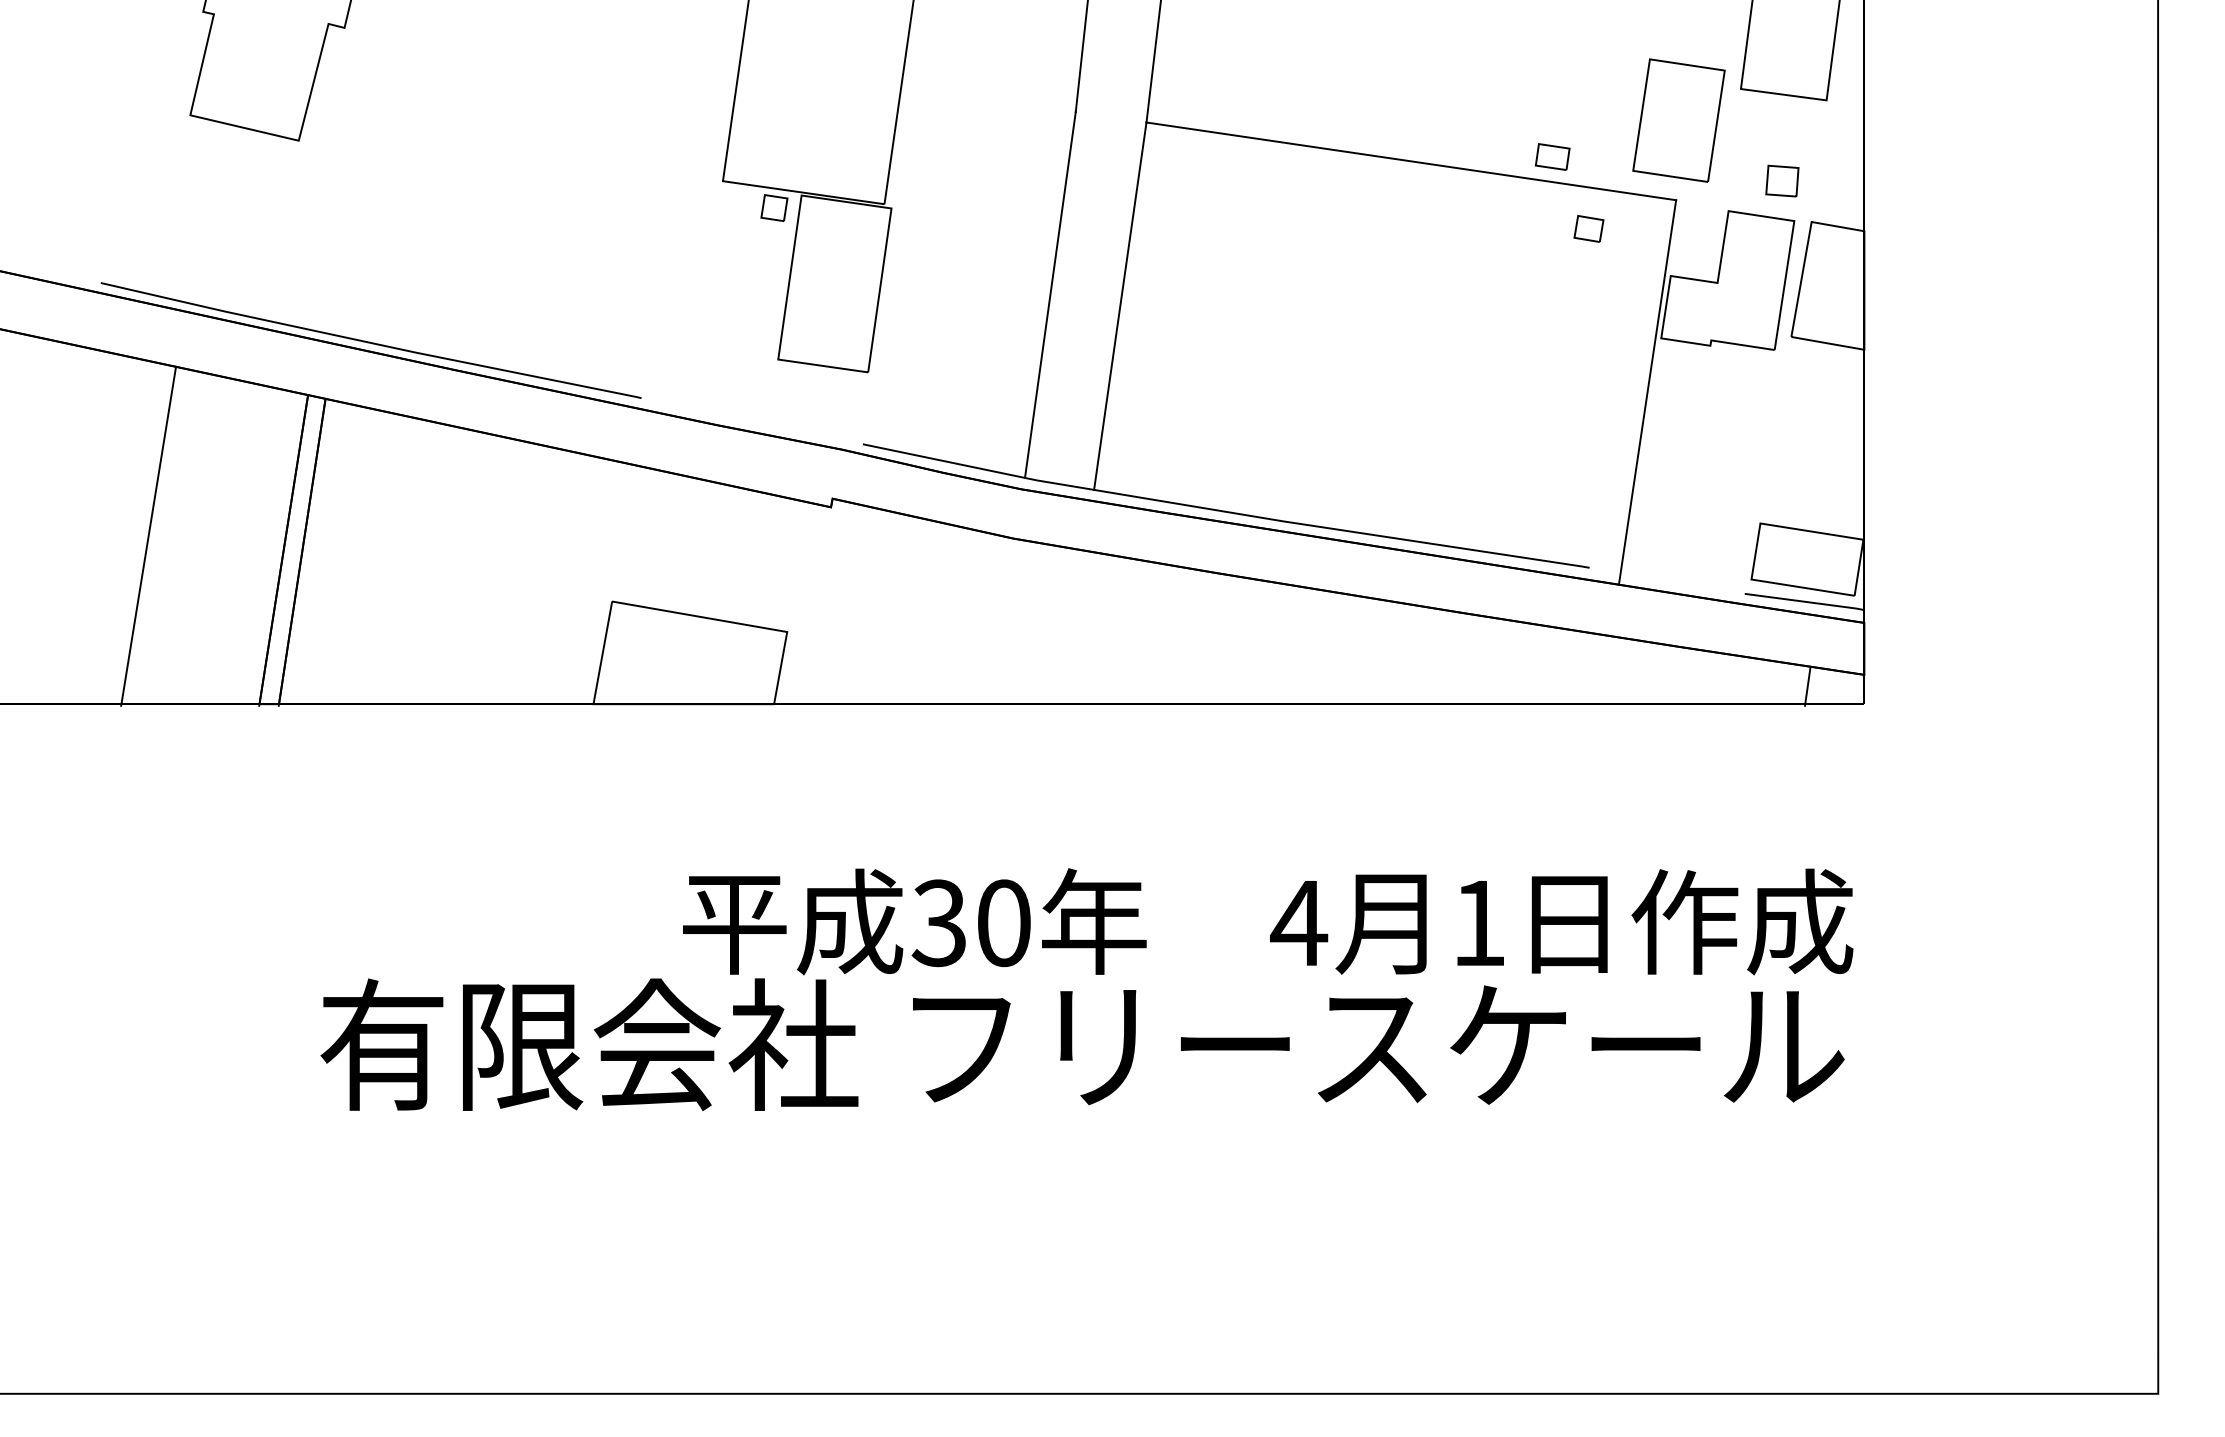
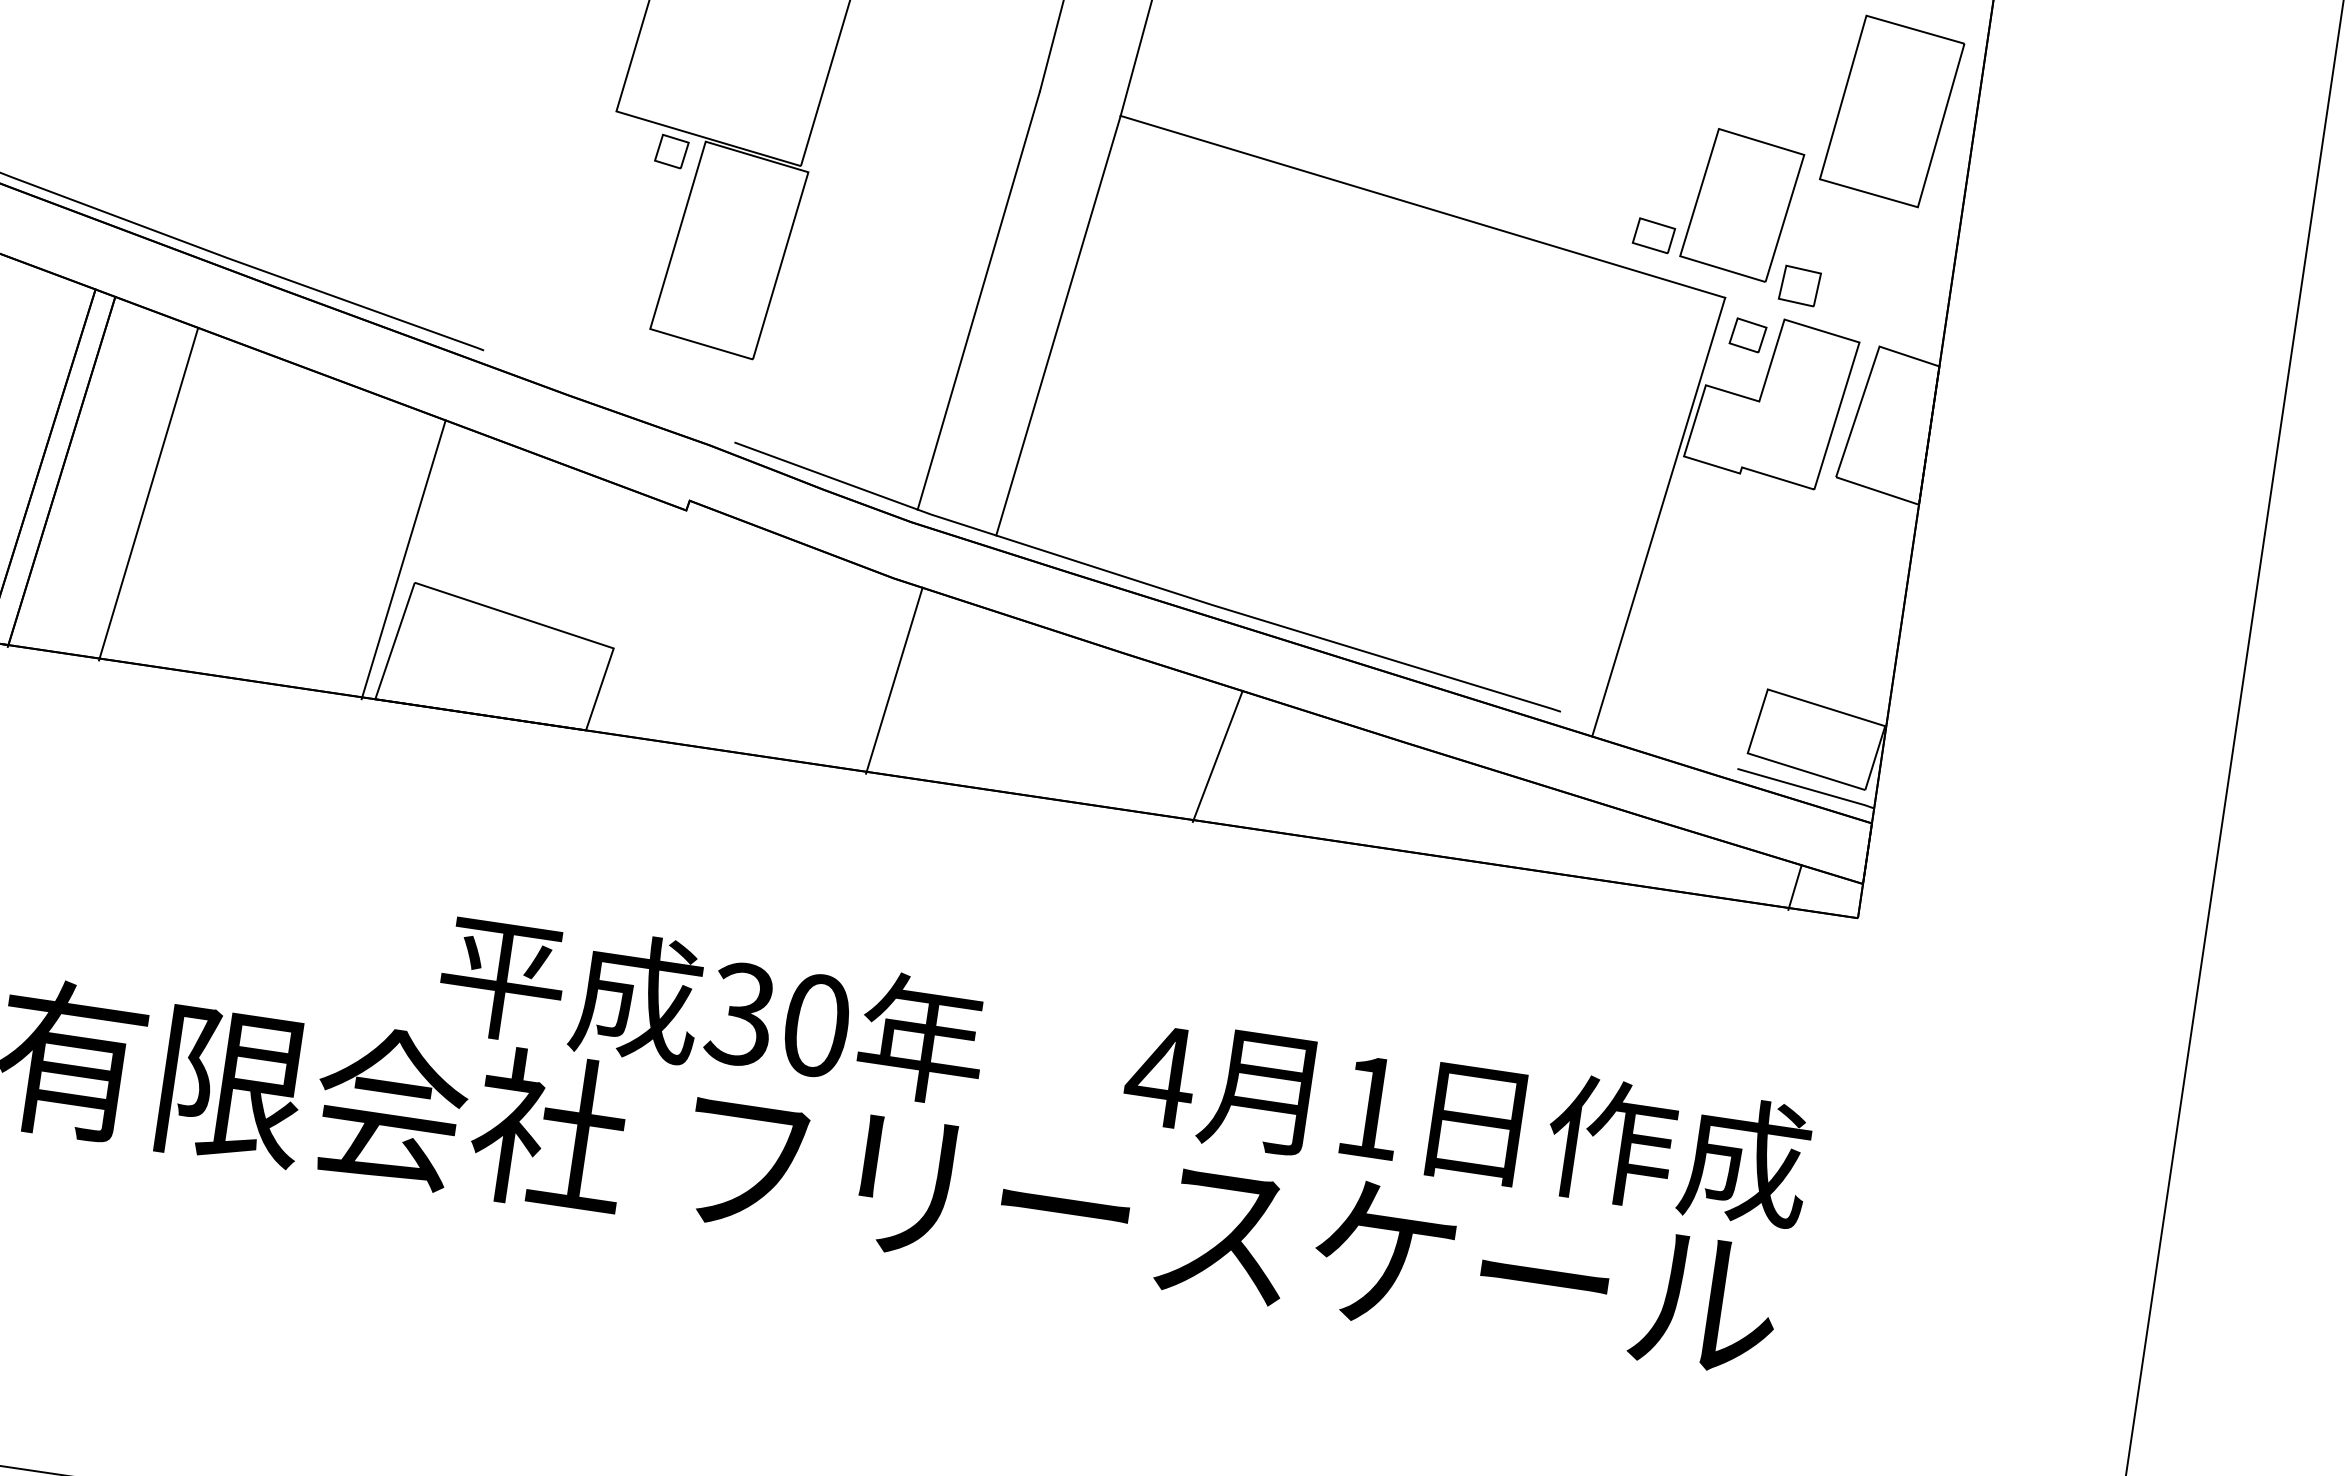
part: (1552, 156) -> (1653, 235), moved
part: (1782, 180) -> (1800, 285), moved
part: (1588, 228) -> (1747, 334), moved
line: (377, 559) -> (148, 493), added
line: (600, 583) -> (404, 559), added
line: (1026, 623) -> (894, 679), added
line: (1307, 647) -> (1218, 756), added

